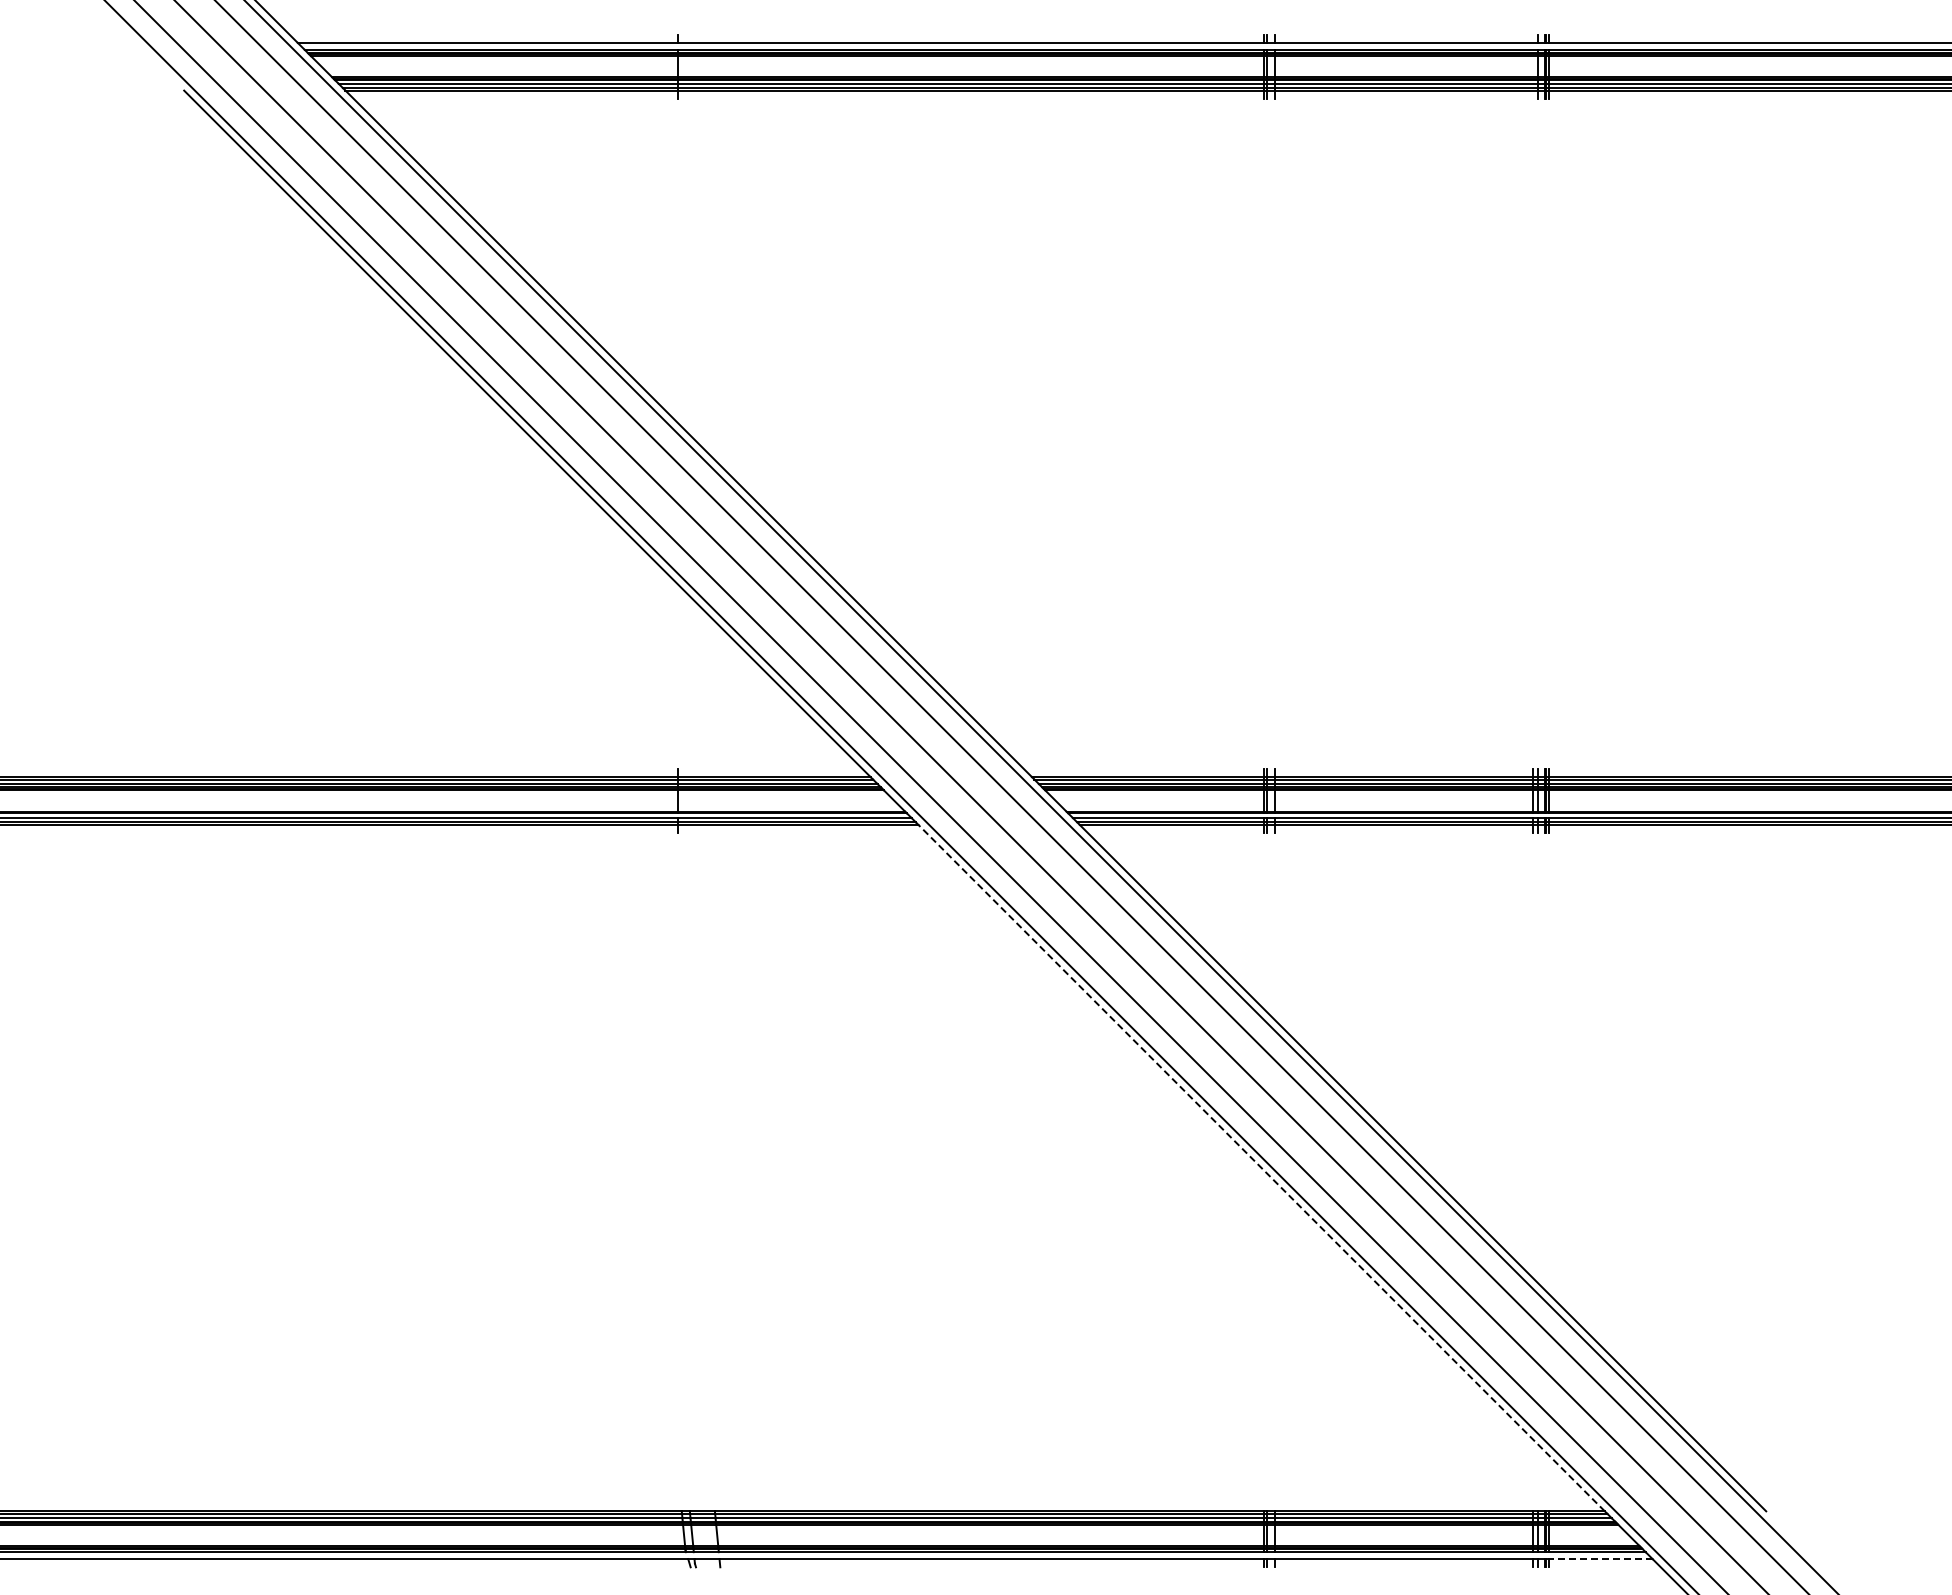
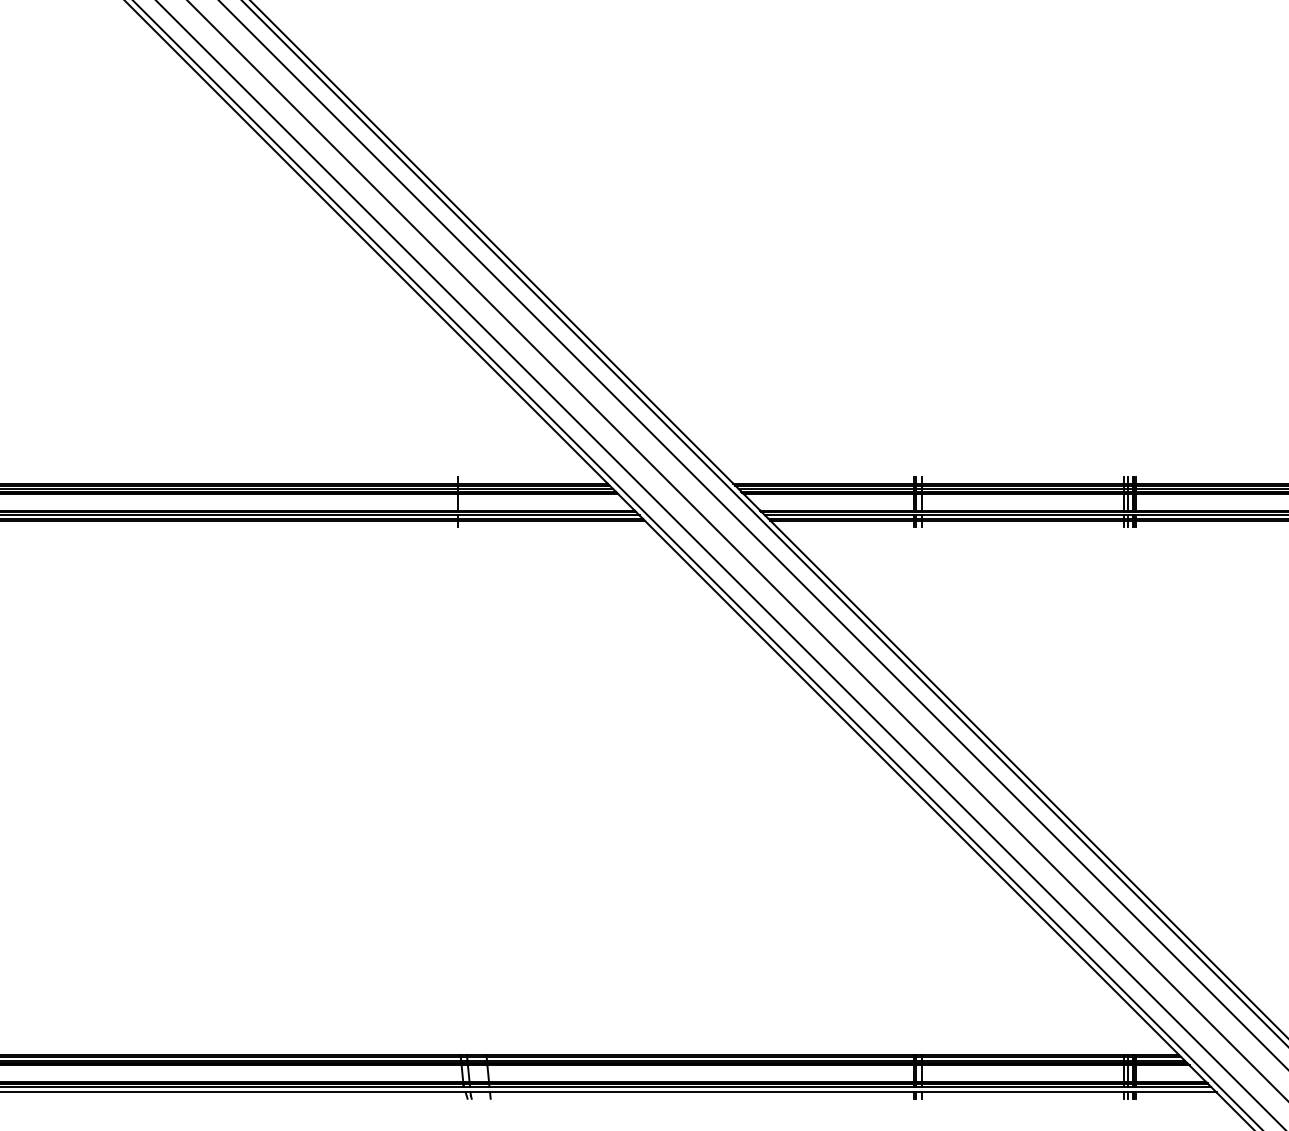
line: (1261, 1167) -> (911, 787), dashed -> solid
line: (1600, 1559) -> (1175, 1092), dashed -> solid

